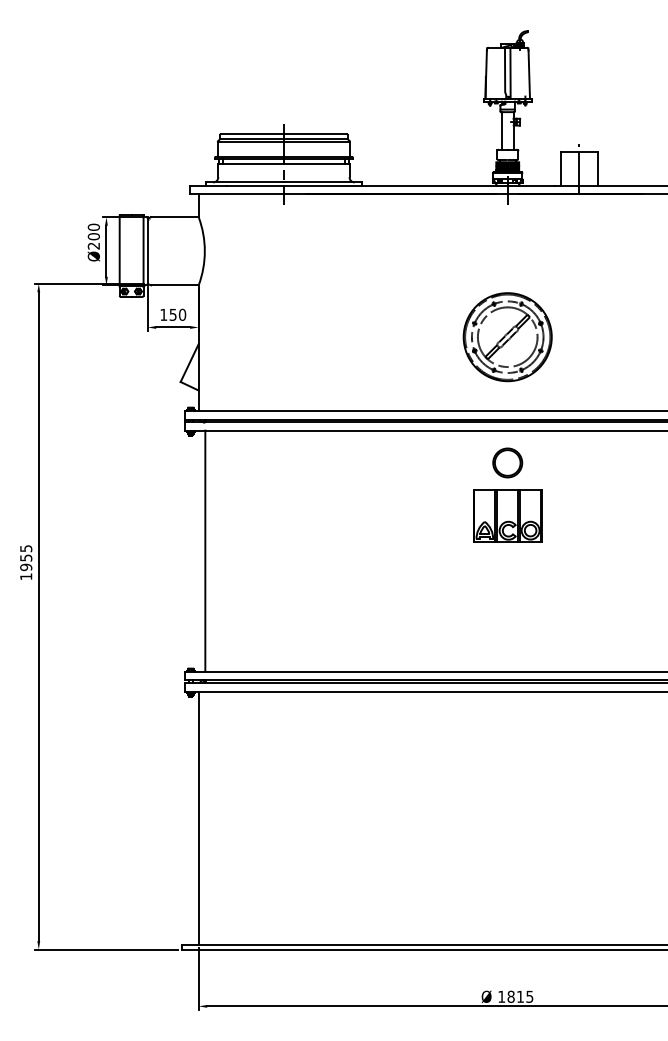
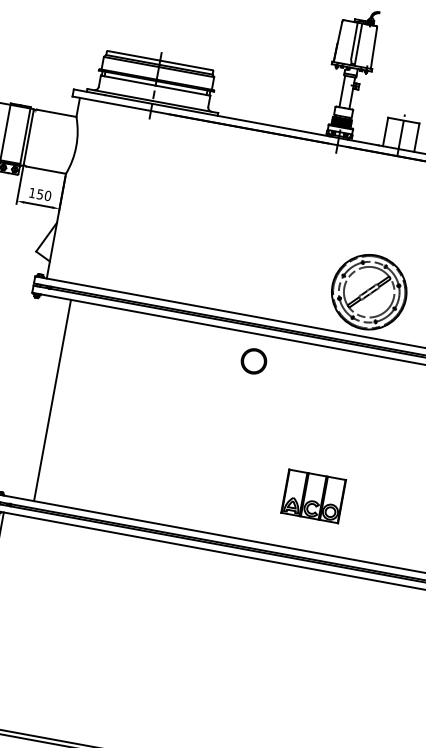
part: (507, 337) -> (368, 292), moved
part: (507, 462) -> (253, 360), moved
part: (507, 515) -> (313, 495), moved
line: (205, 550) -> (52, 399), moved

